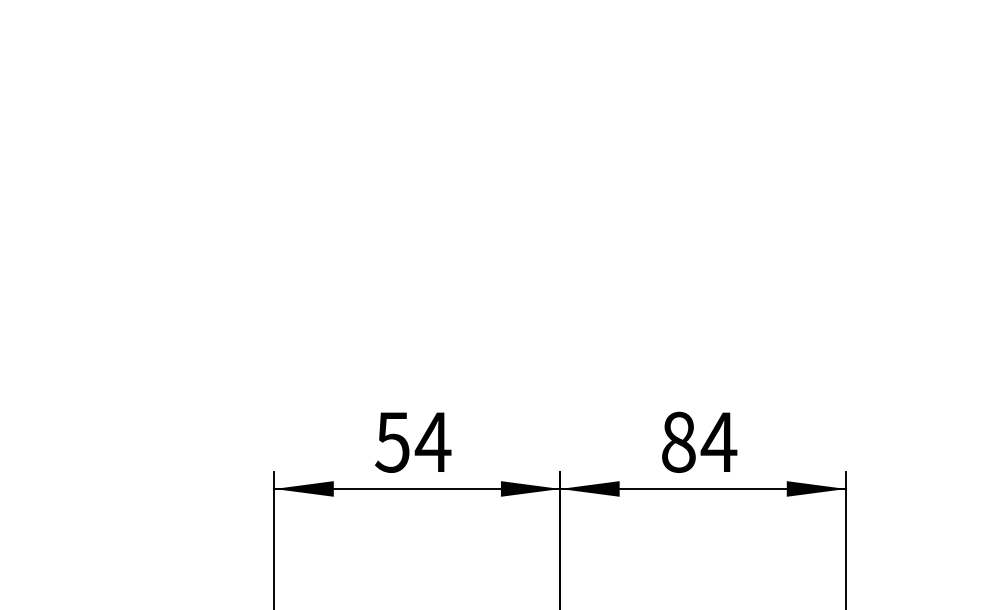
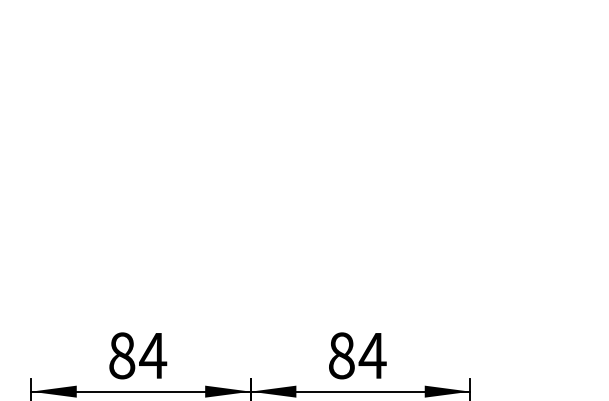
text: (392, 441) -> (121, 355), 54 -> 84

